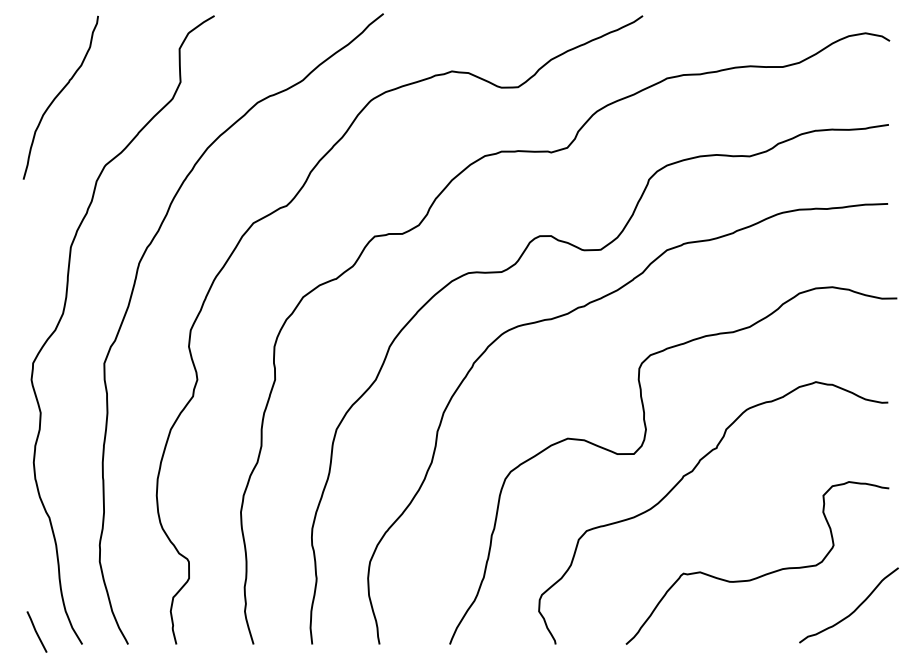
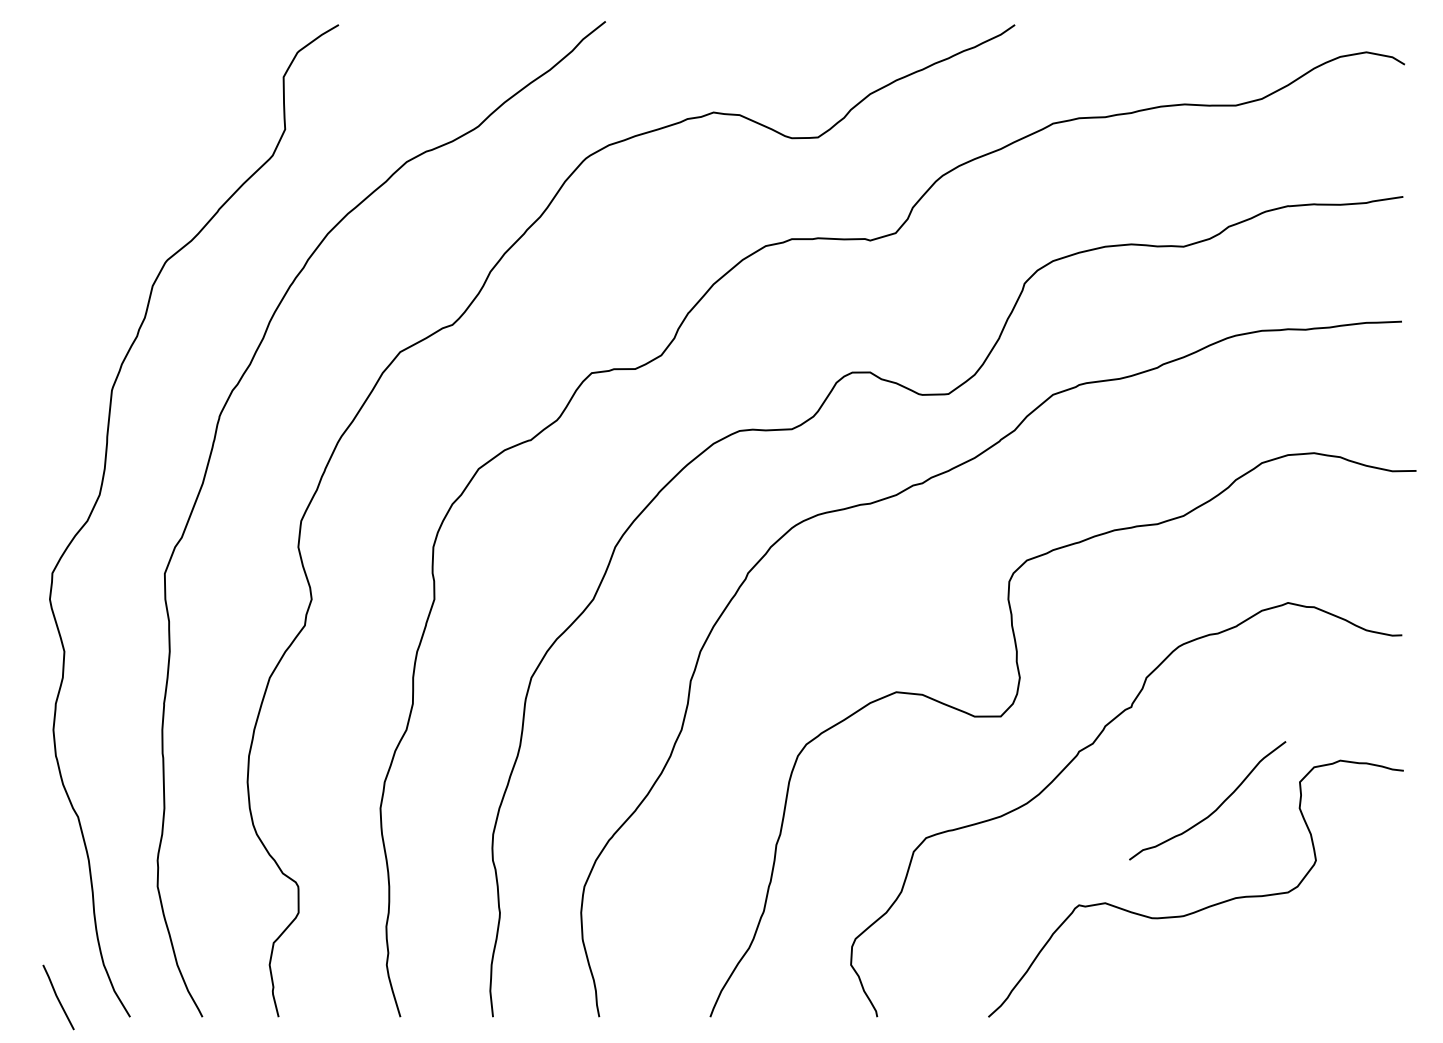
curve: (58, 95) -> (92, 150), removed
curve: (853, 610) -> (1214, 808), moved

